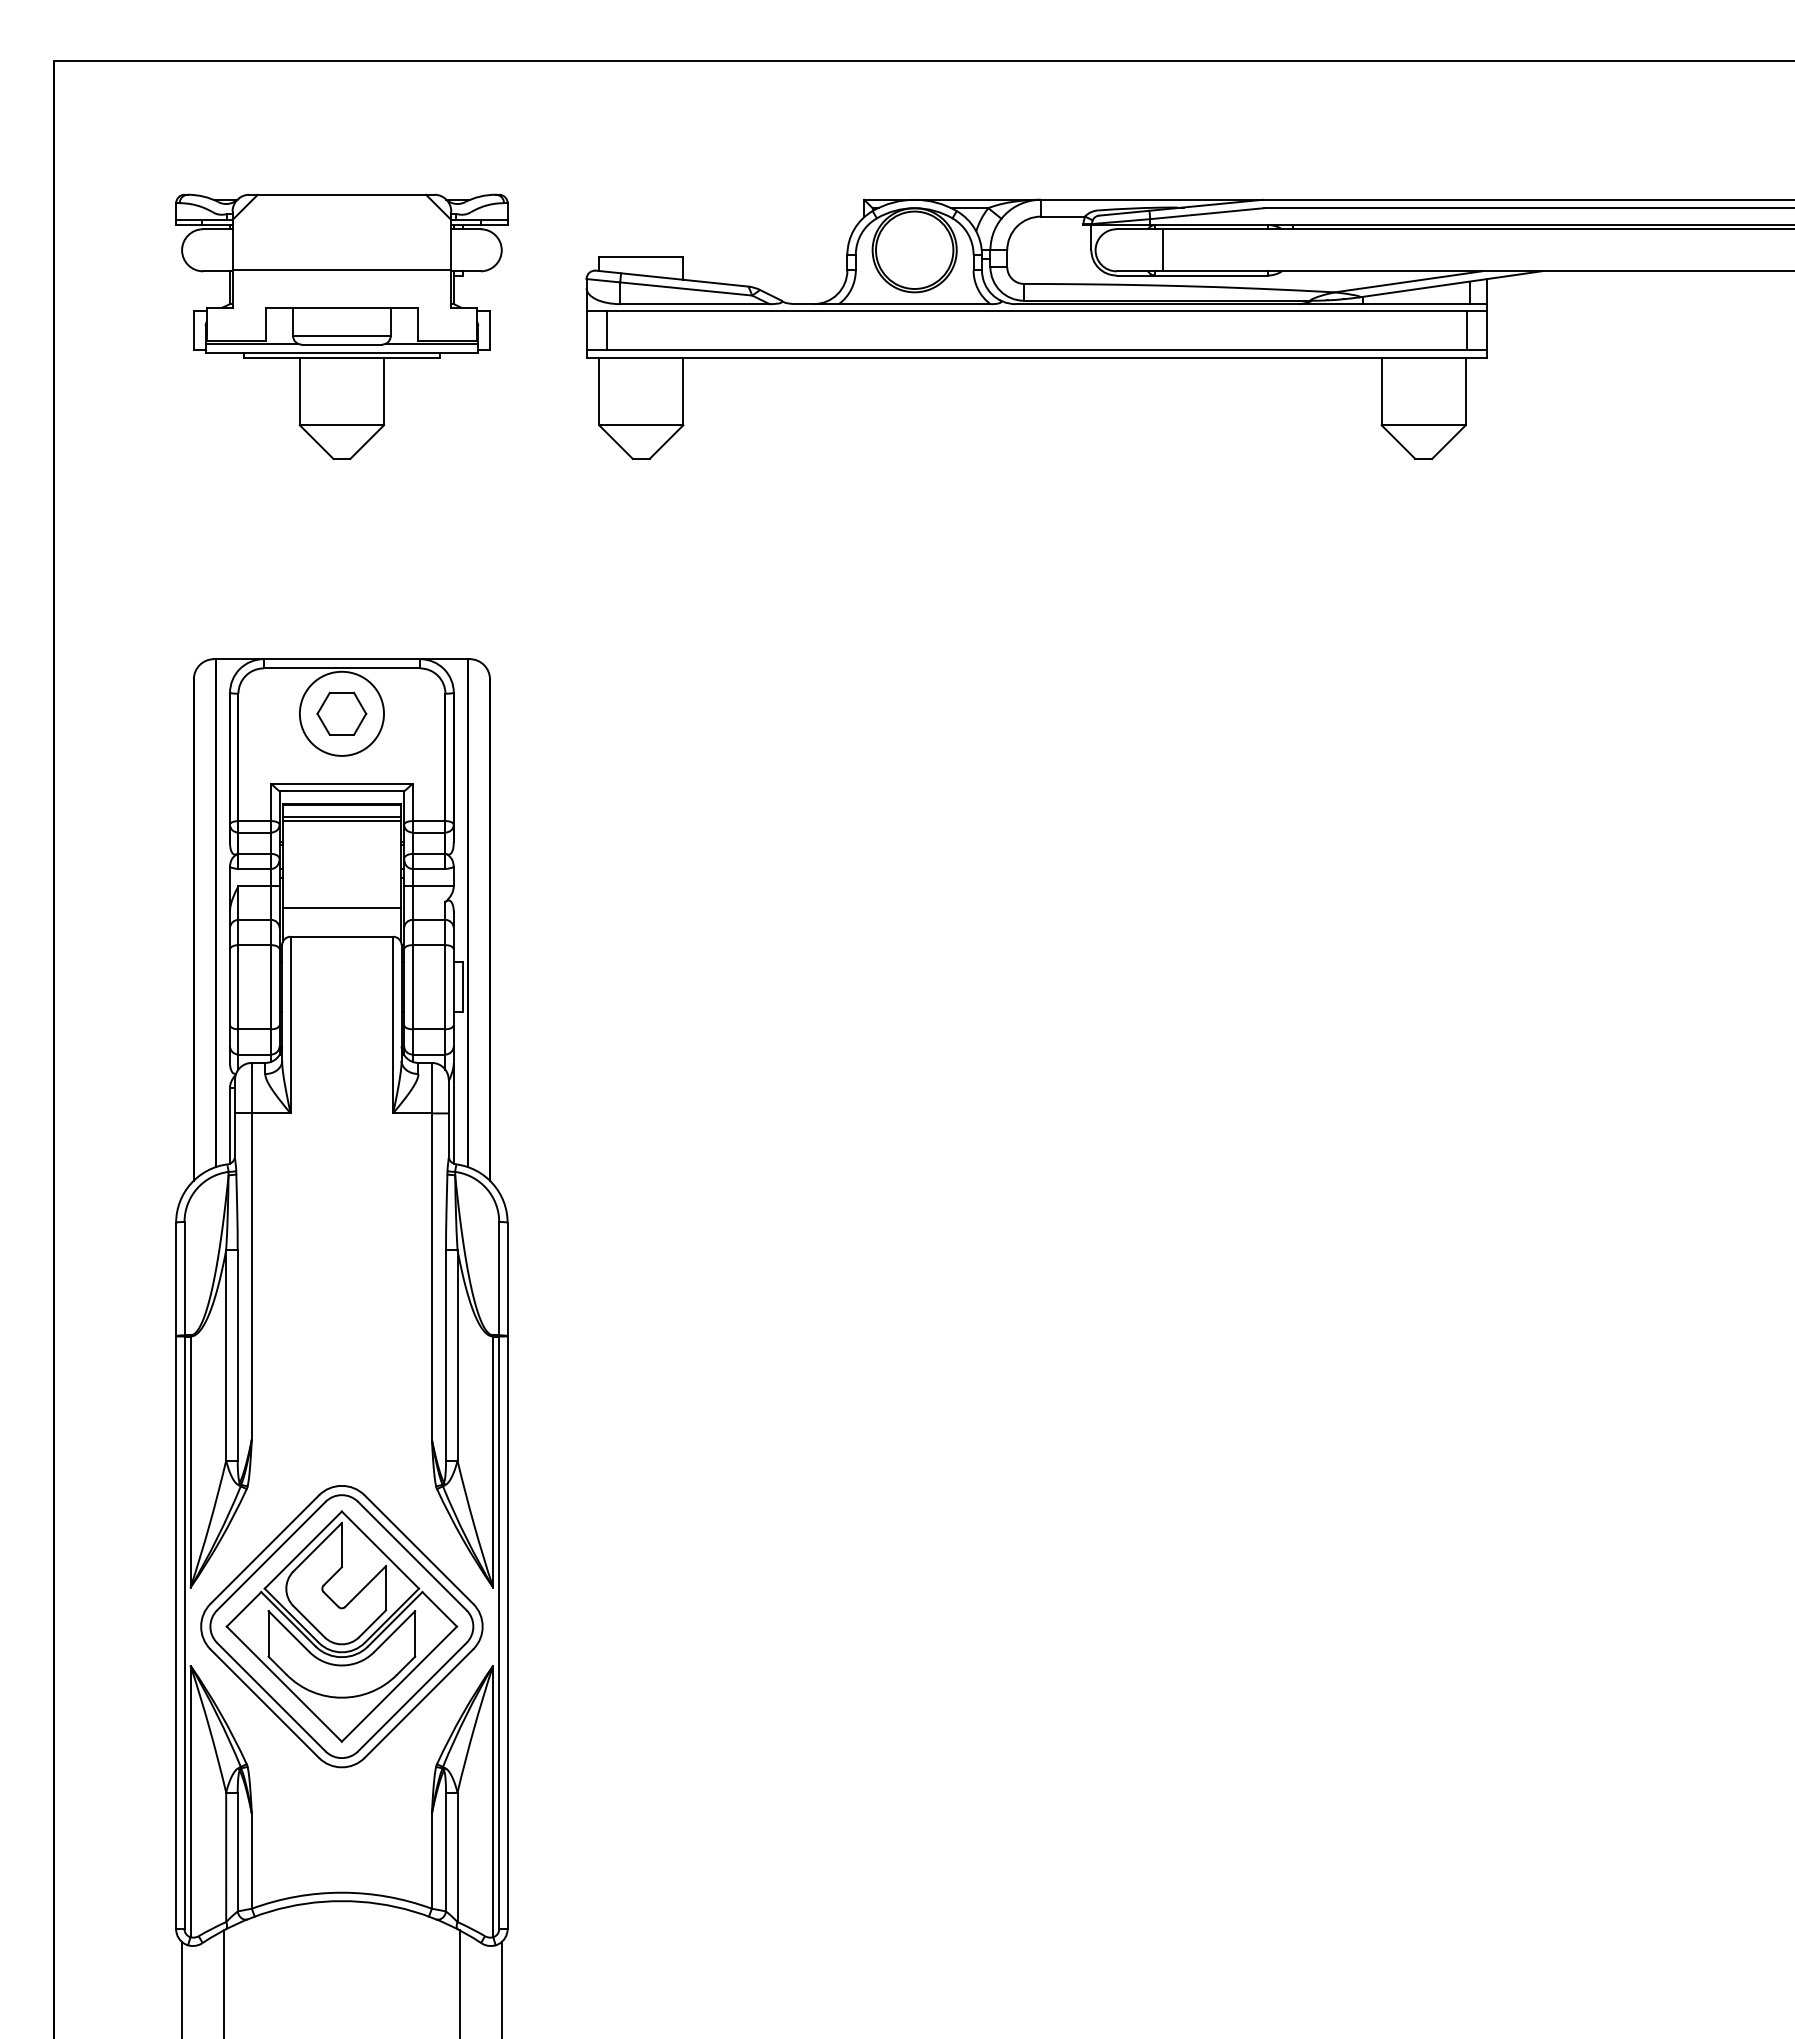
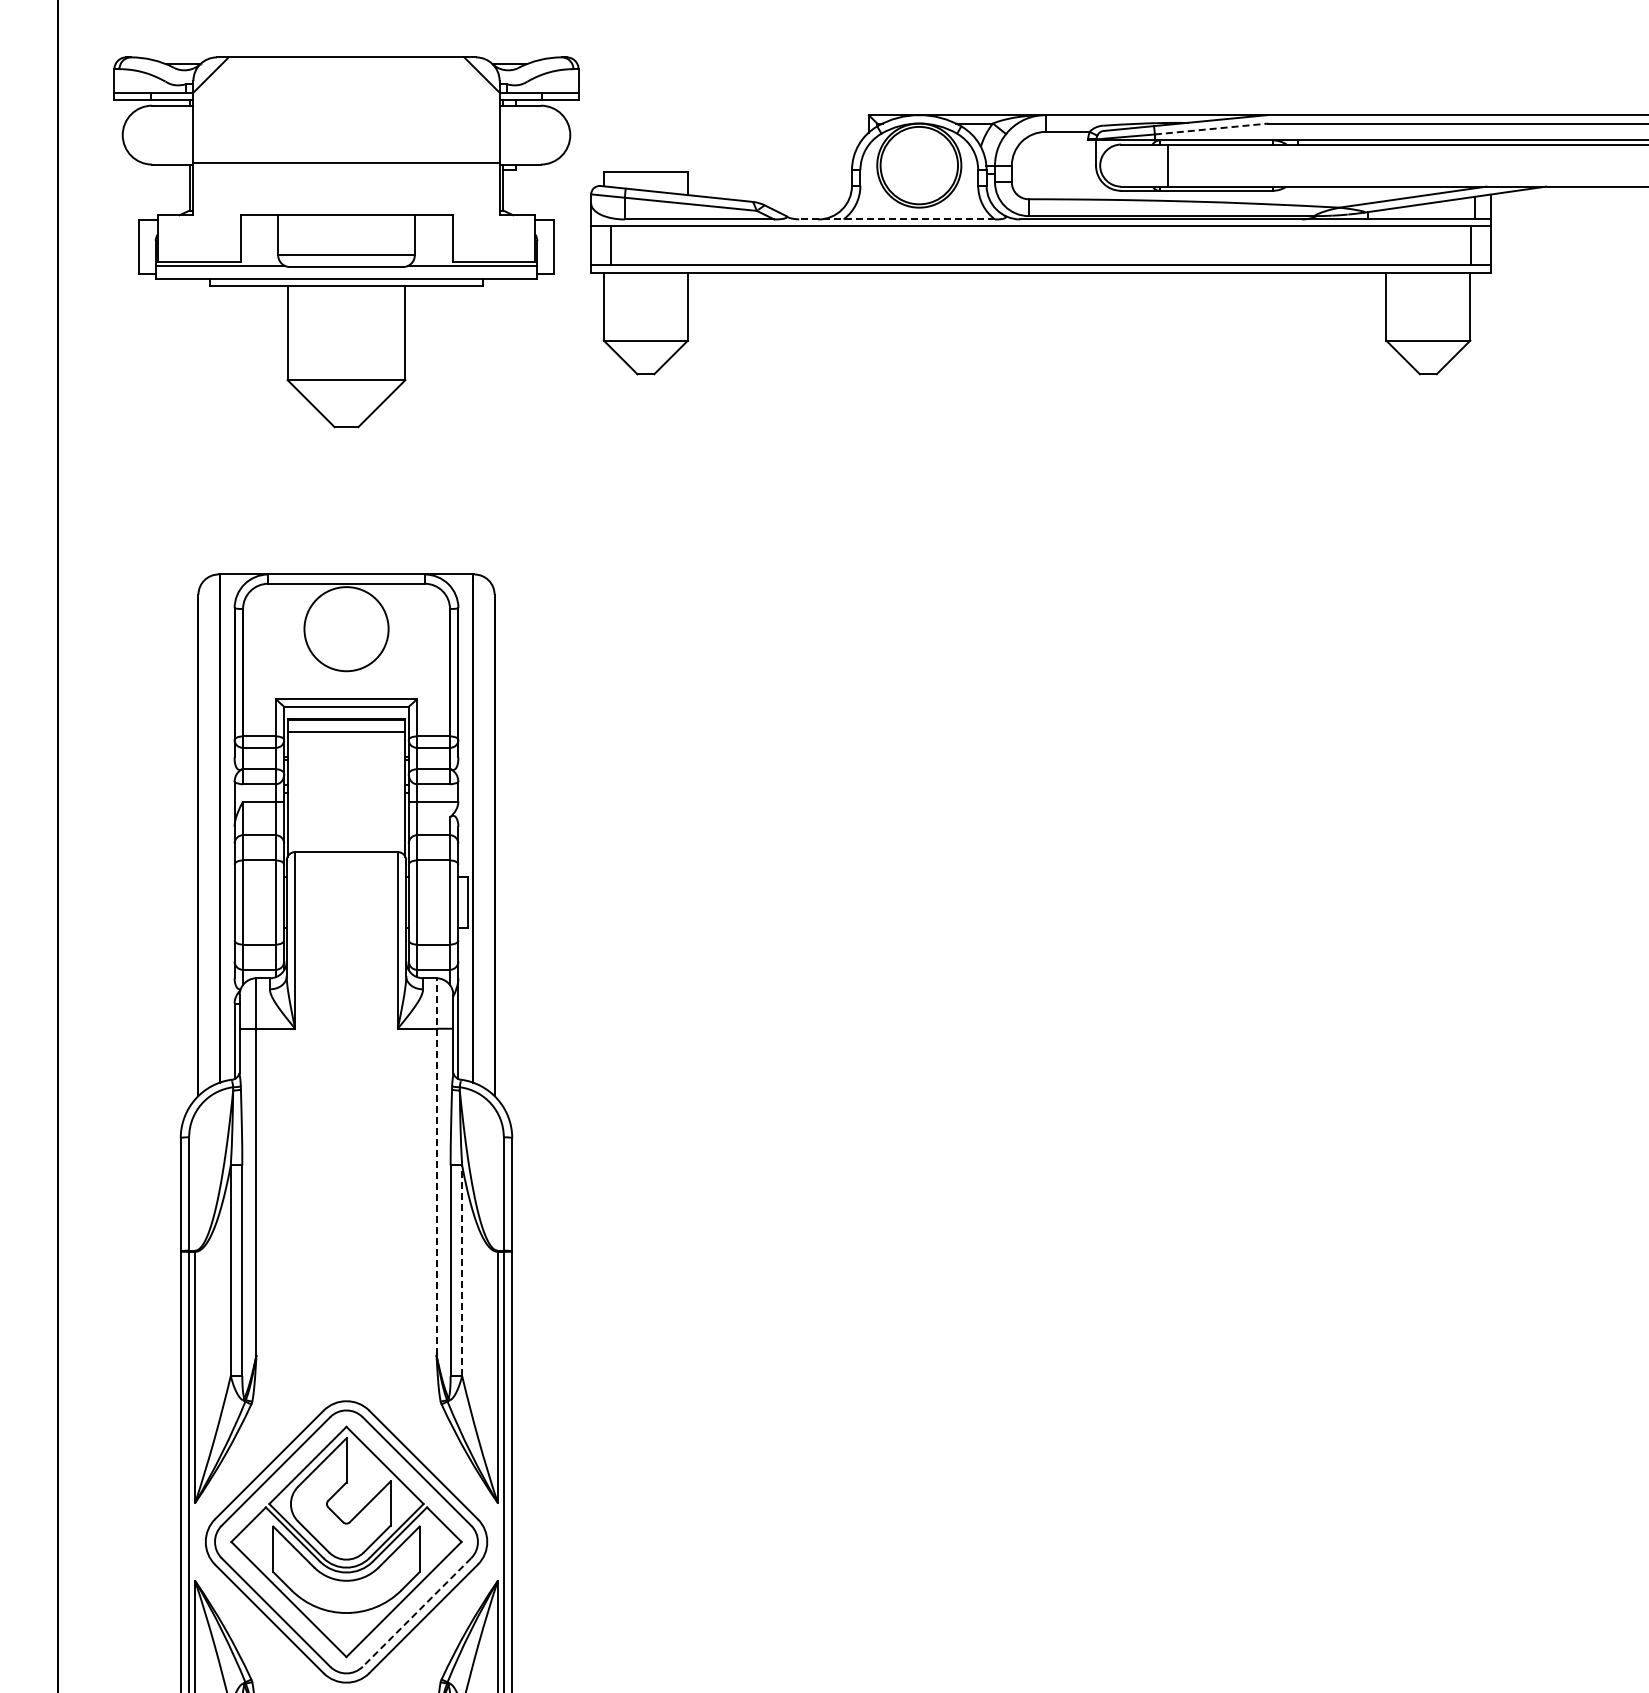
line: (1207, 213) -> (1212, 128), solid -> dashed
line: (892, 304) -> (897, 219), solid -> dashed
part: (341, 326) -> (346, 241), size x1.4
part: (341, 713) -> (346, 628), removed
line: (341, 820) -> (346, 735), removed
line: (341, 907) -> (346, 822), removed
line: (431, 1250) -> (436, 1165), solid -> dashed
line: (457, 1354) -> (462, 1269), solid -> dashed
line: (412, 1697) -> (417, 1612), solid -> dashed

